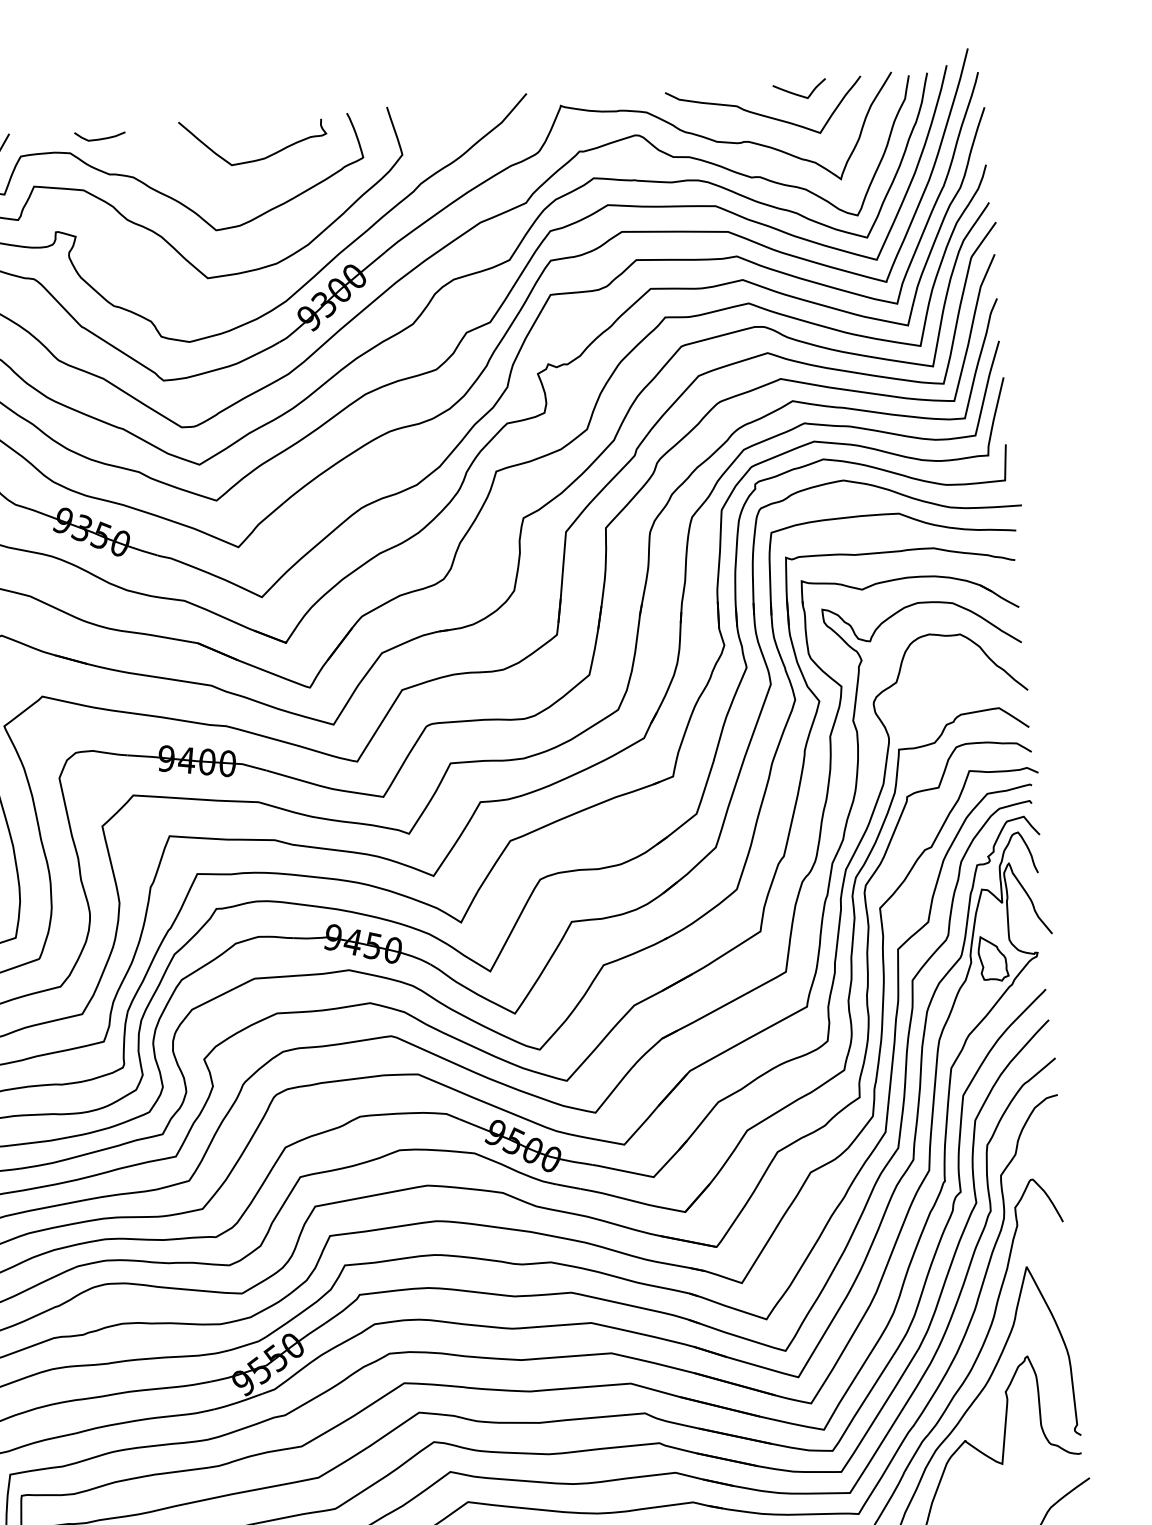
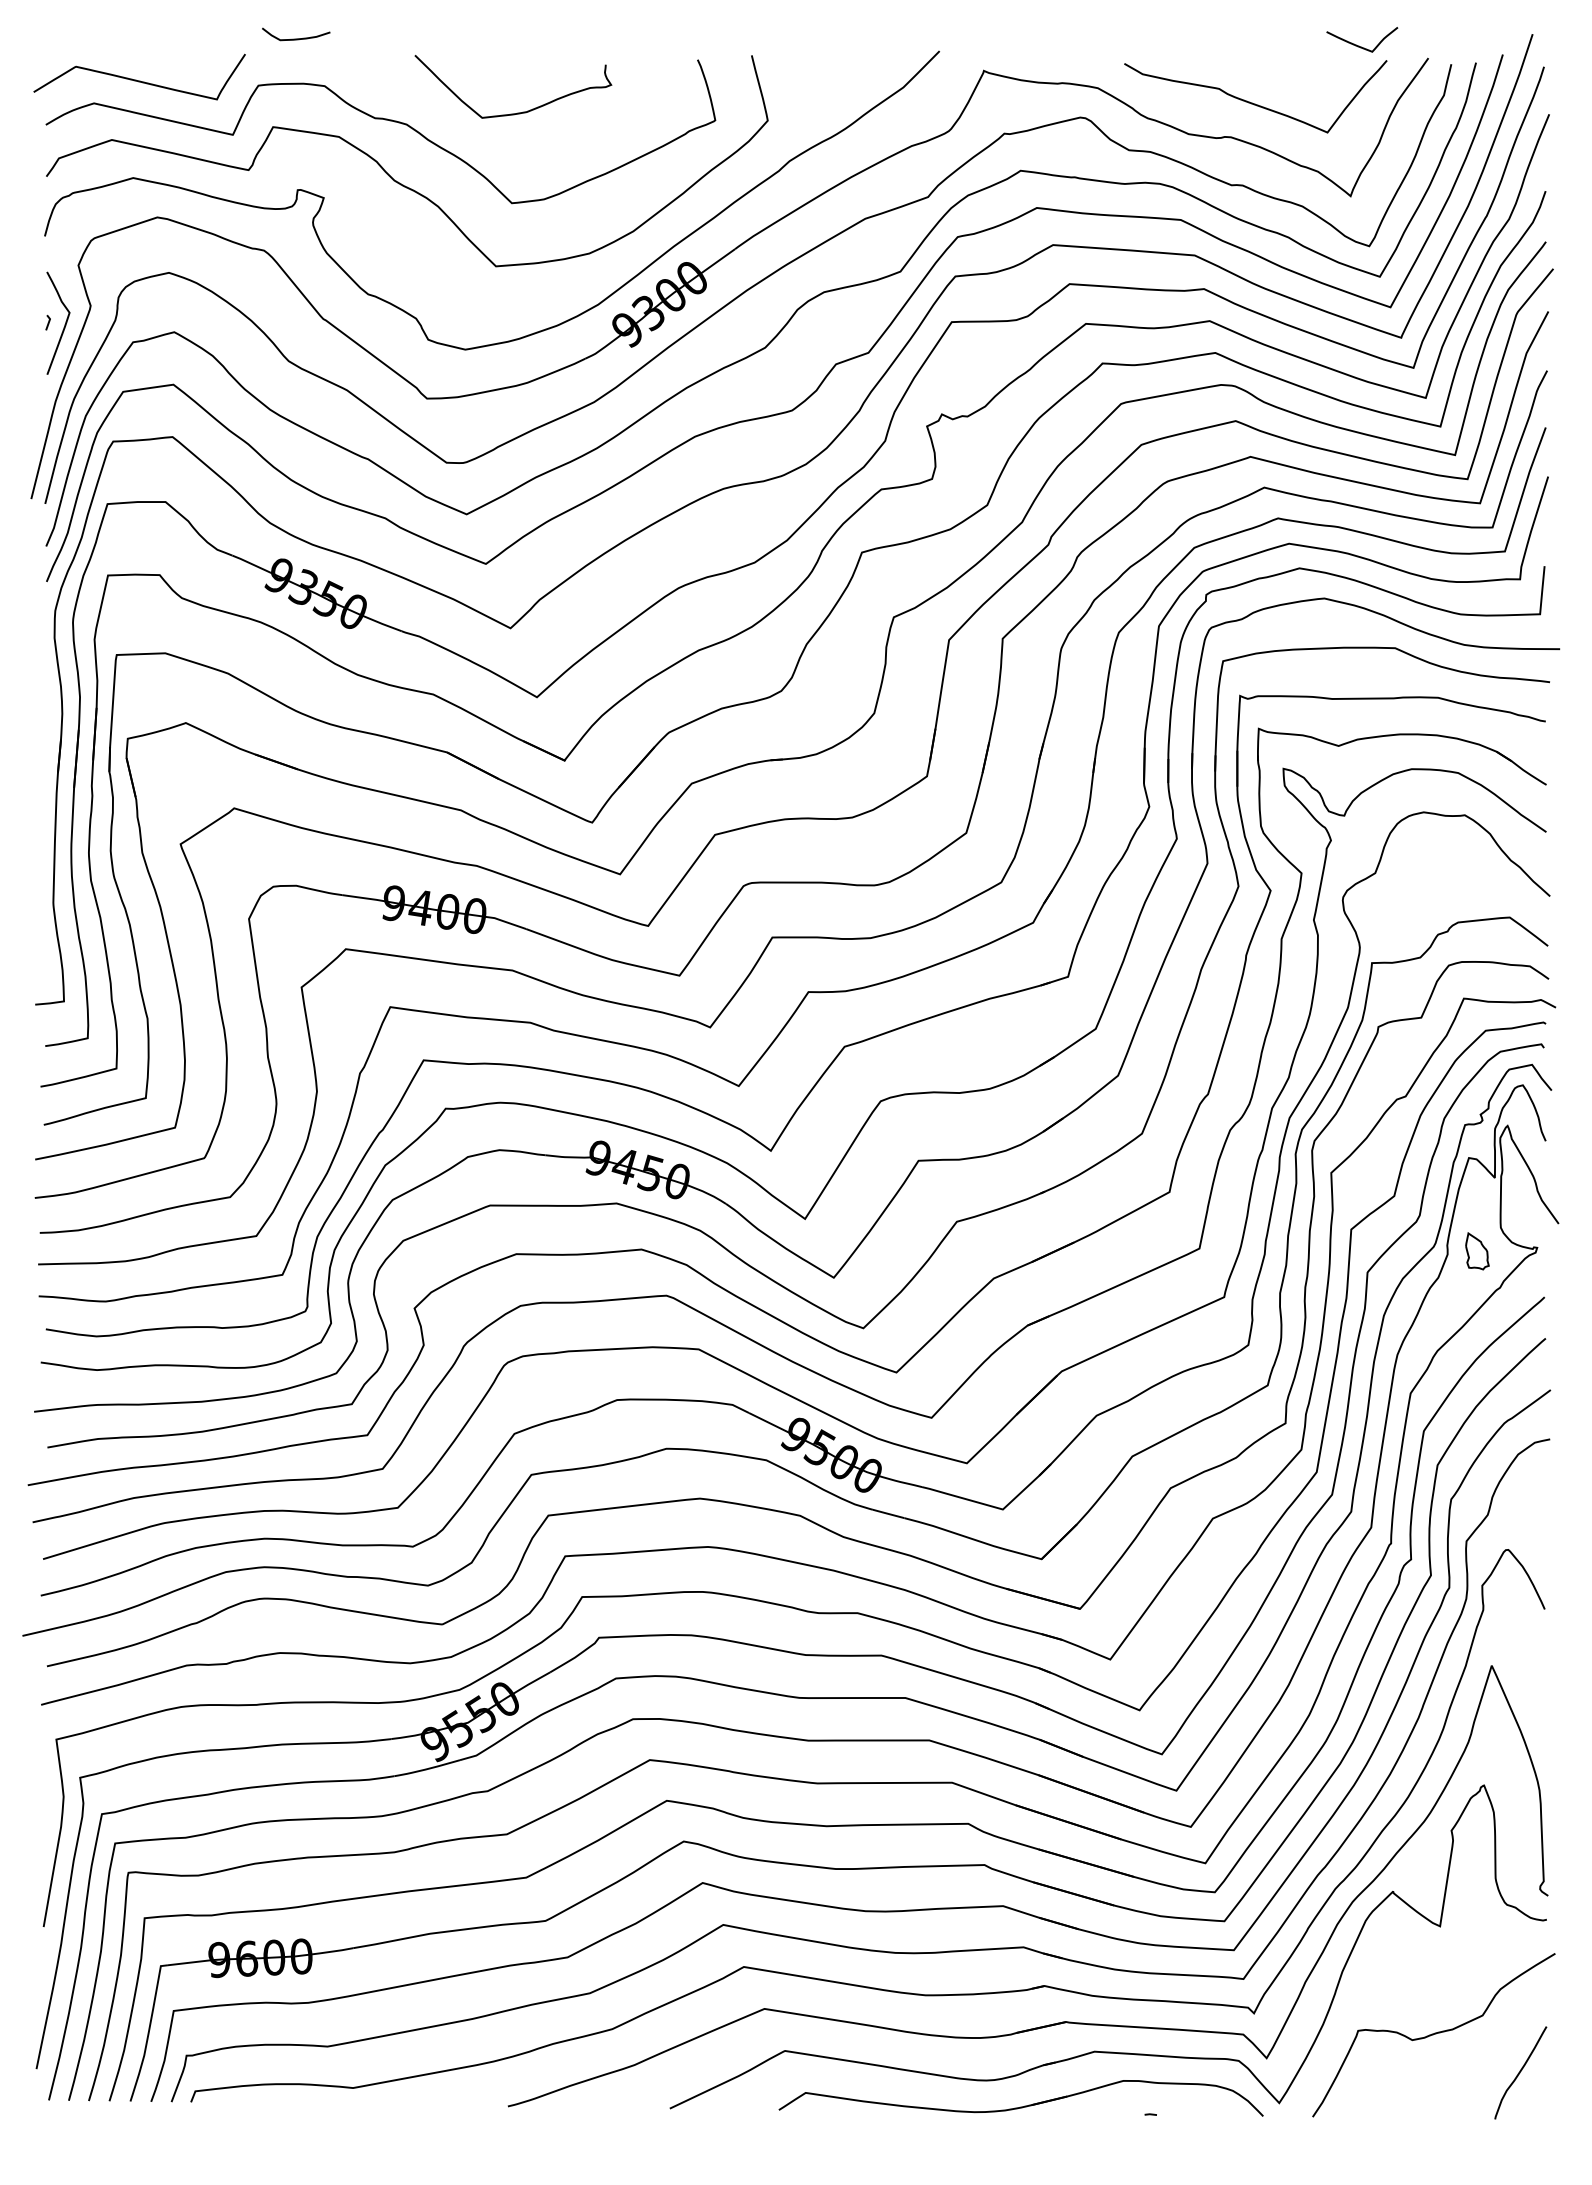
curve: (797, 94) -> (1359, 45), moved
curve: (100, 138) -> (296, 38), moved
curve: (257, 159) -> (517, 112), moved
part: (993, 958) -> (1477, 1251), size x0.6

